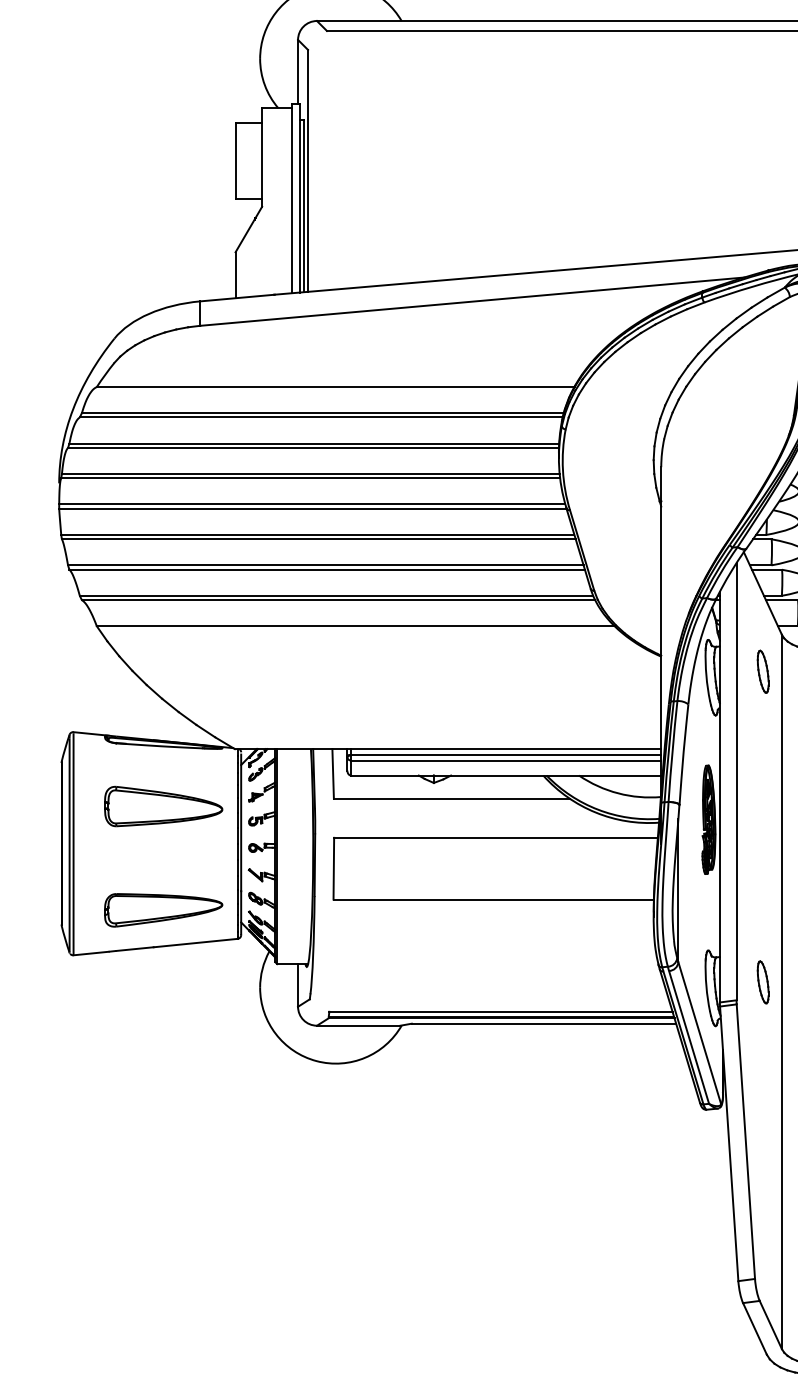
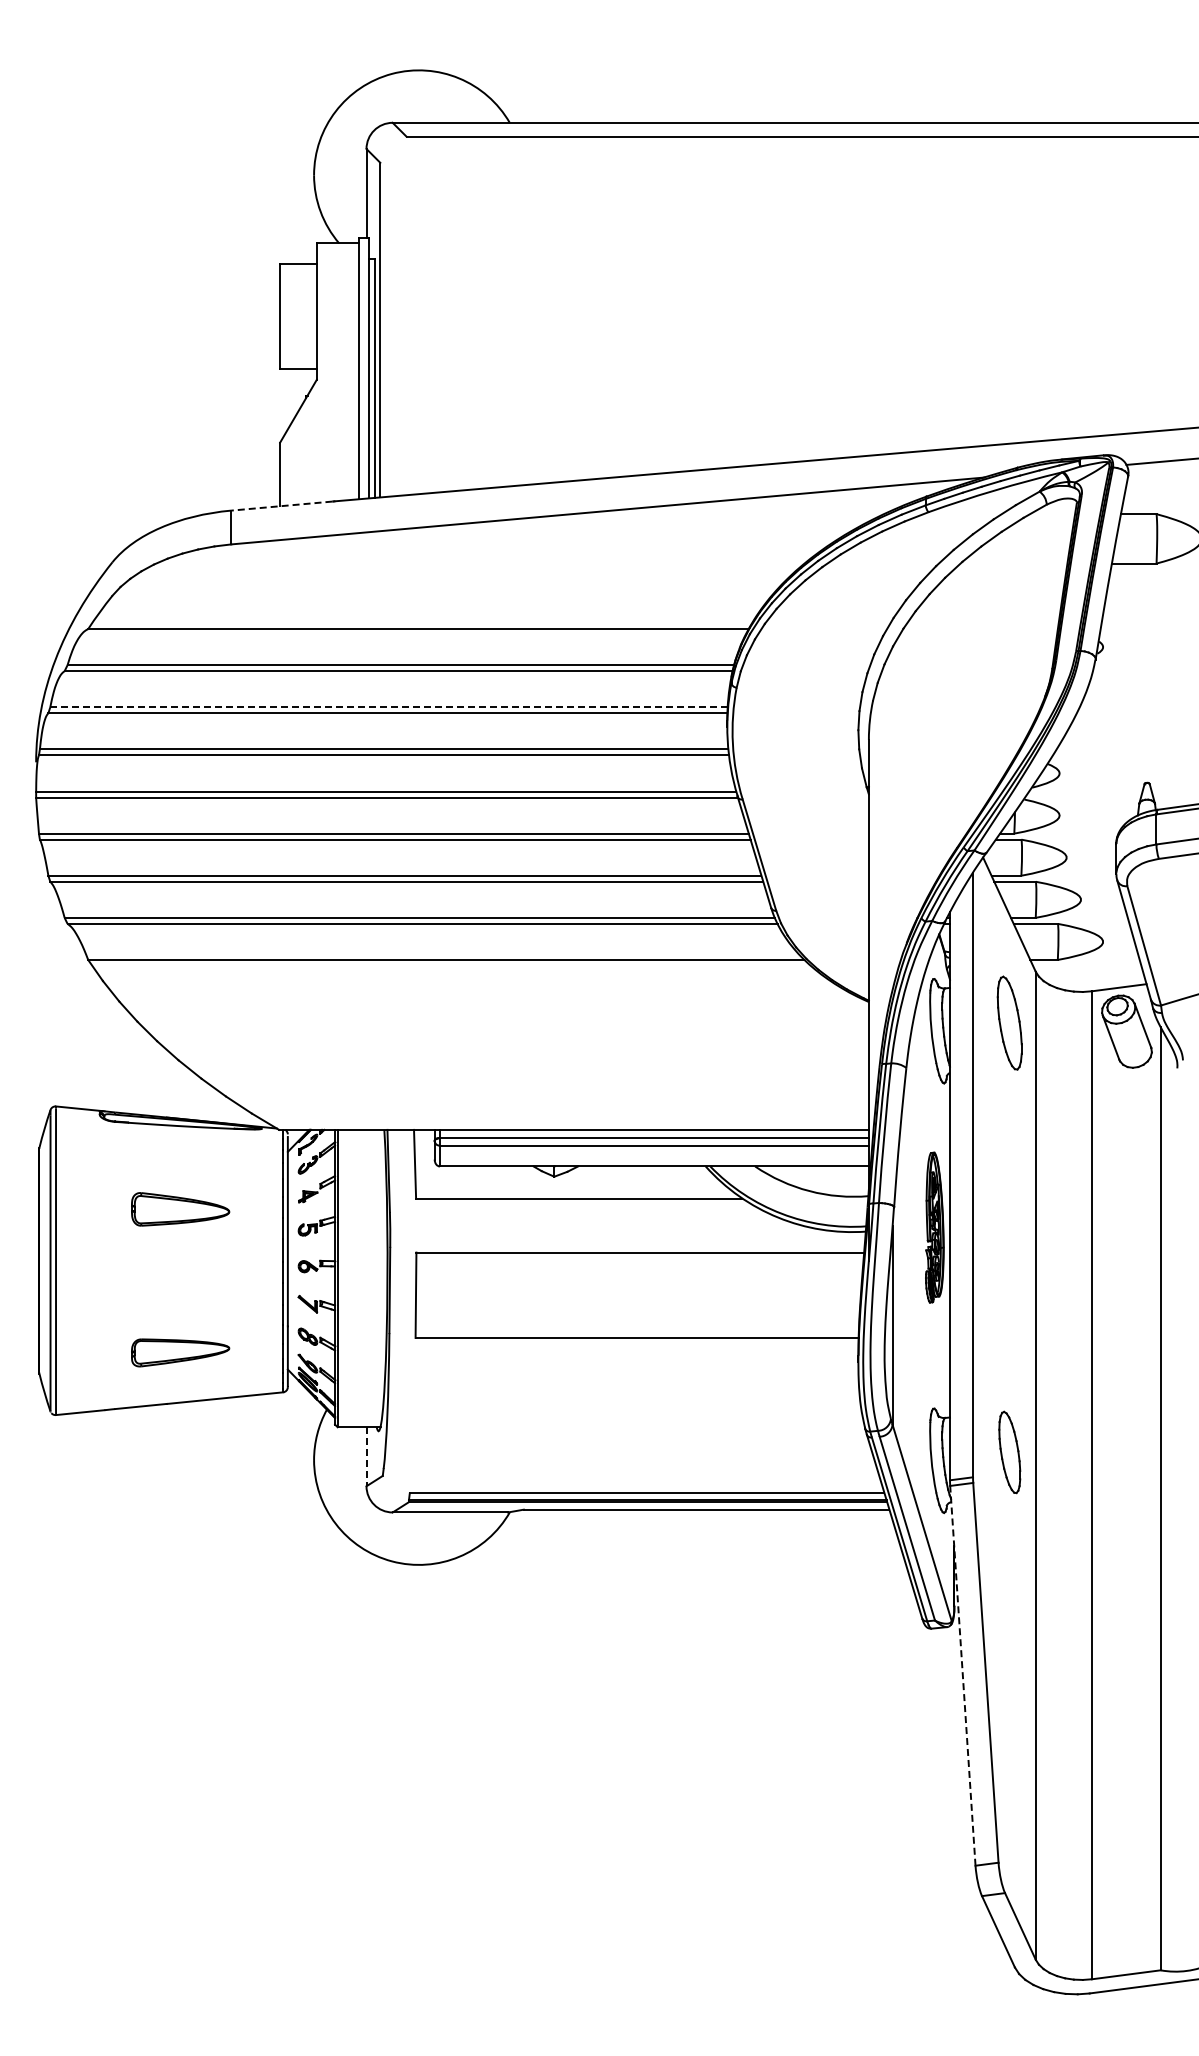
line: (236, 298) -> (281, 506), solid -> dashed
line: (313, 443) -> (388, 707), solid -> dashed
part: (762, 671) -> (1009, 1022), size x1.6
part: (163, 806) -> (180, 1209), size x0.6
part: (163, 910) -> (180, 1352), size x0.6
part: (762, 982) -> (1009, 1452), size x1.4
line: (298, 985) -> (366, 1456), solid -> dashed
line: (728, 1143) -> (962, 1675), solid -> dashed

